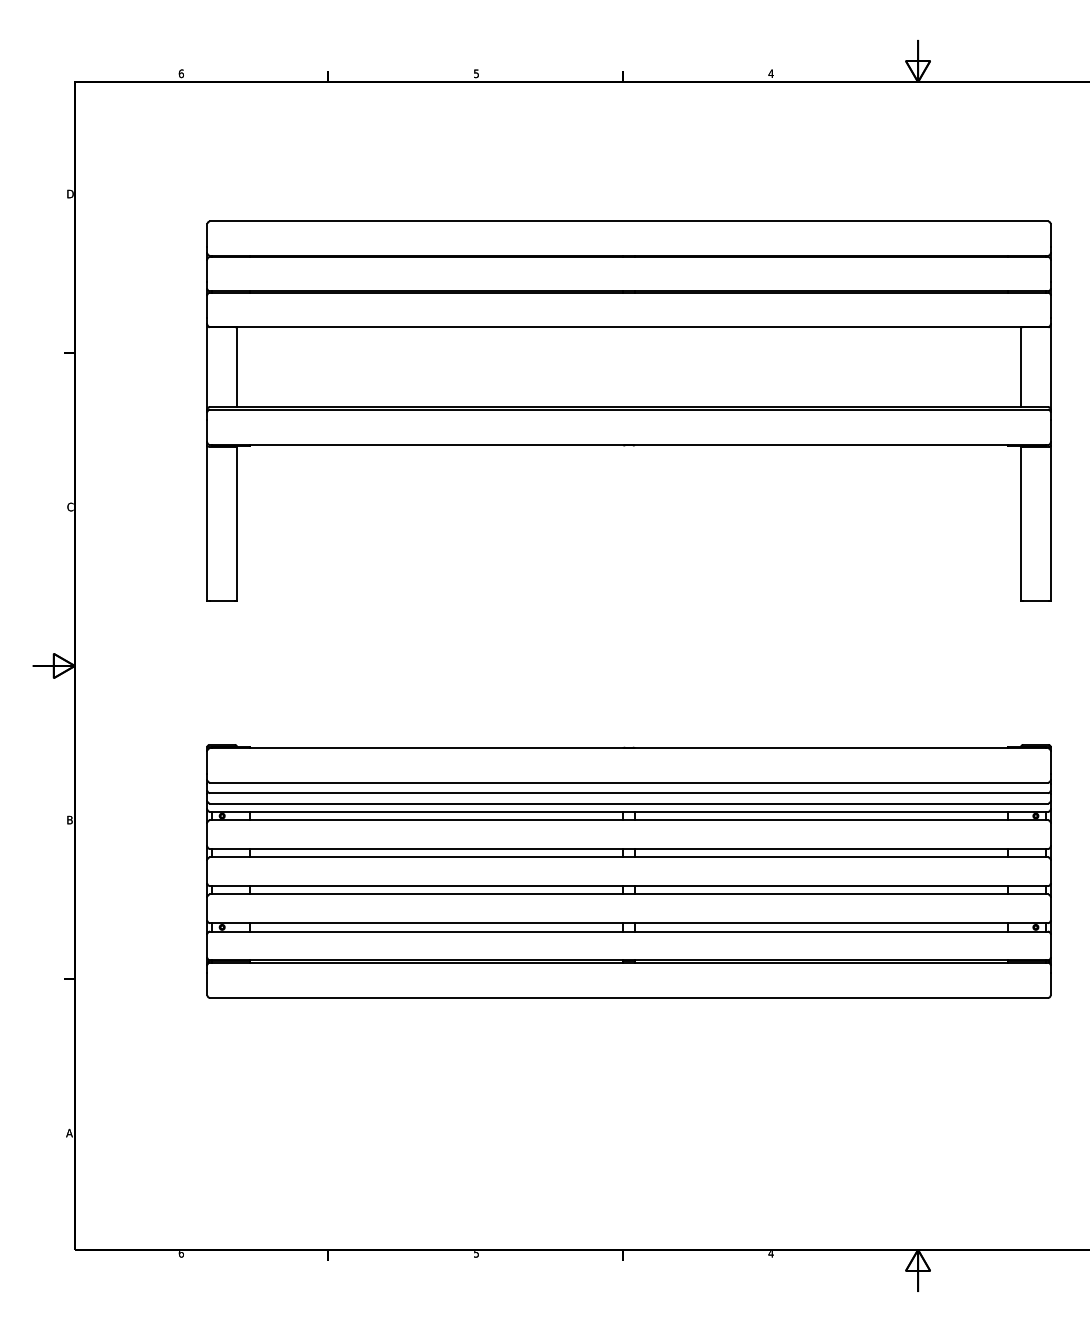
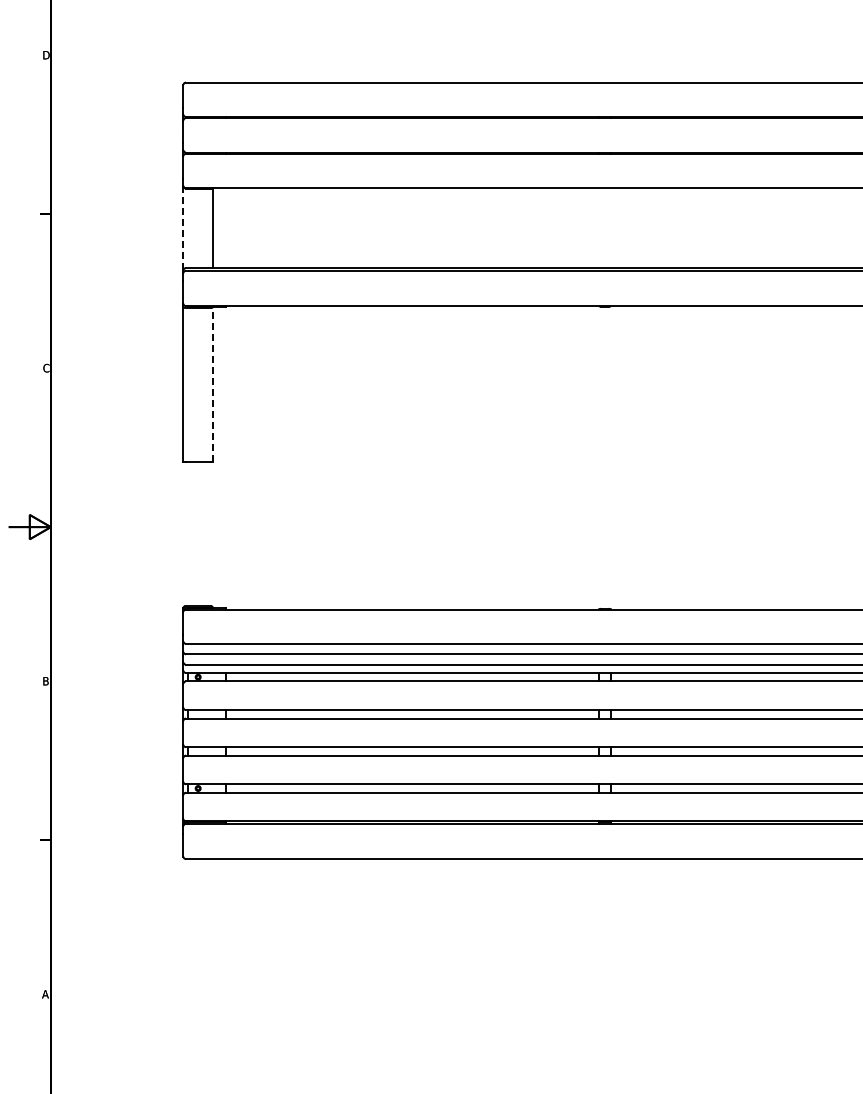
line: (207, 366) -> (183, 227), solid -> dashed
line: (236, 523) -> (212, 384), solid -> dashed

